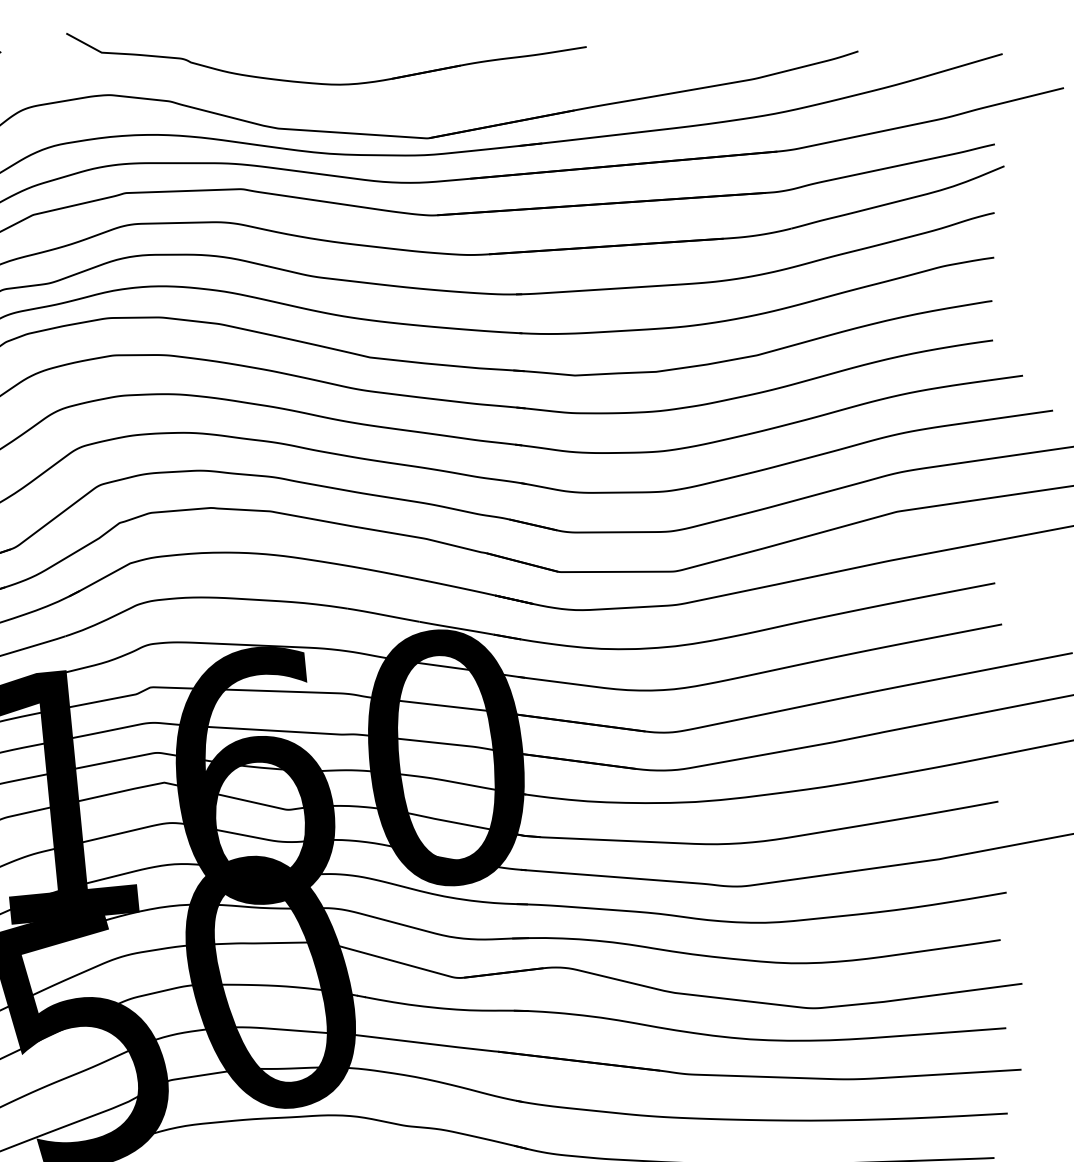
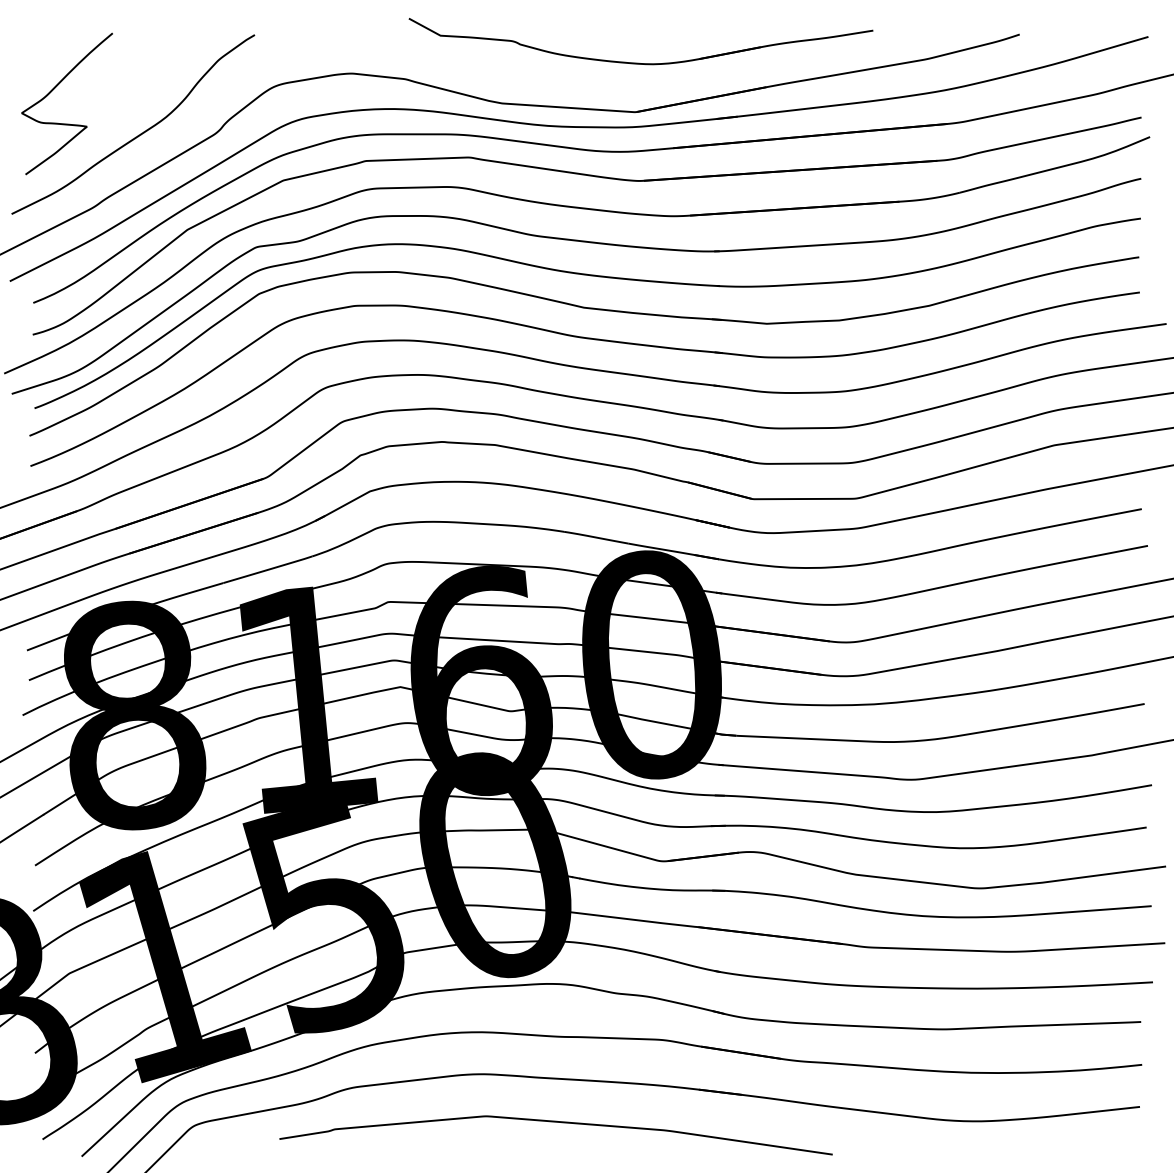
part: (324, 82) -> (639, 62), moved

